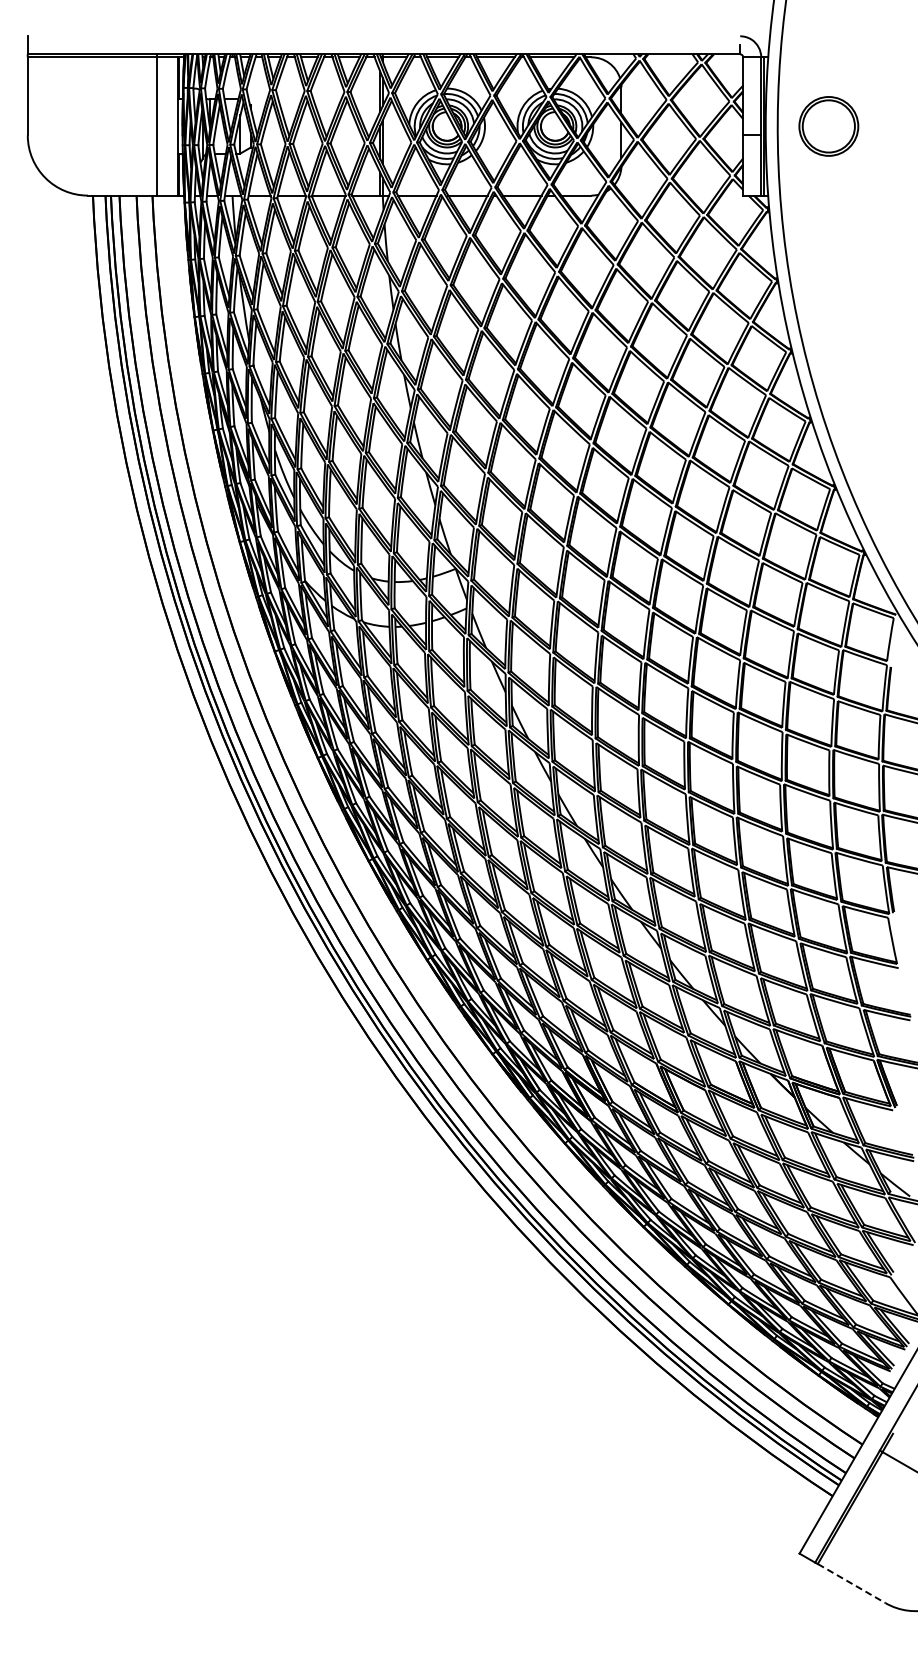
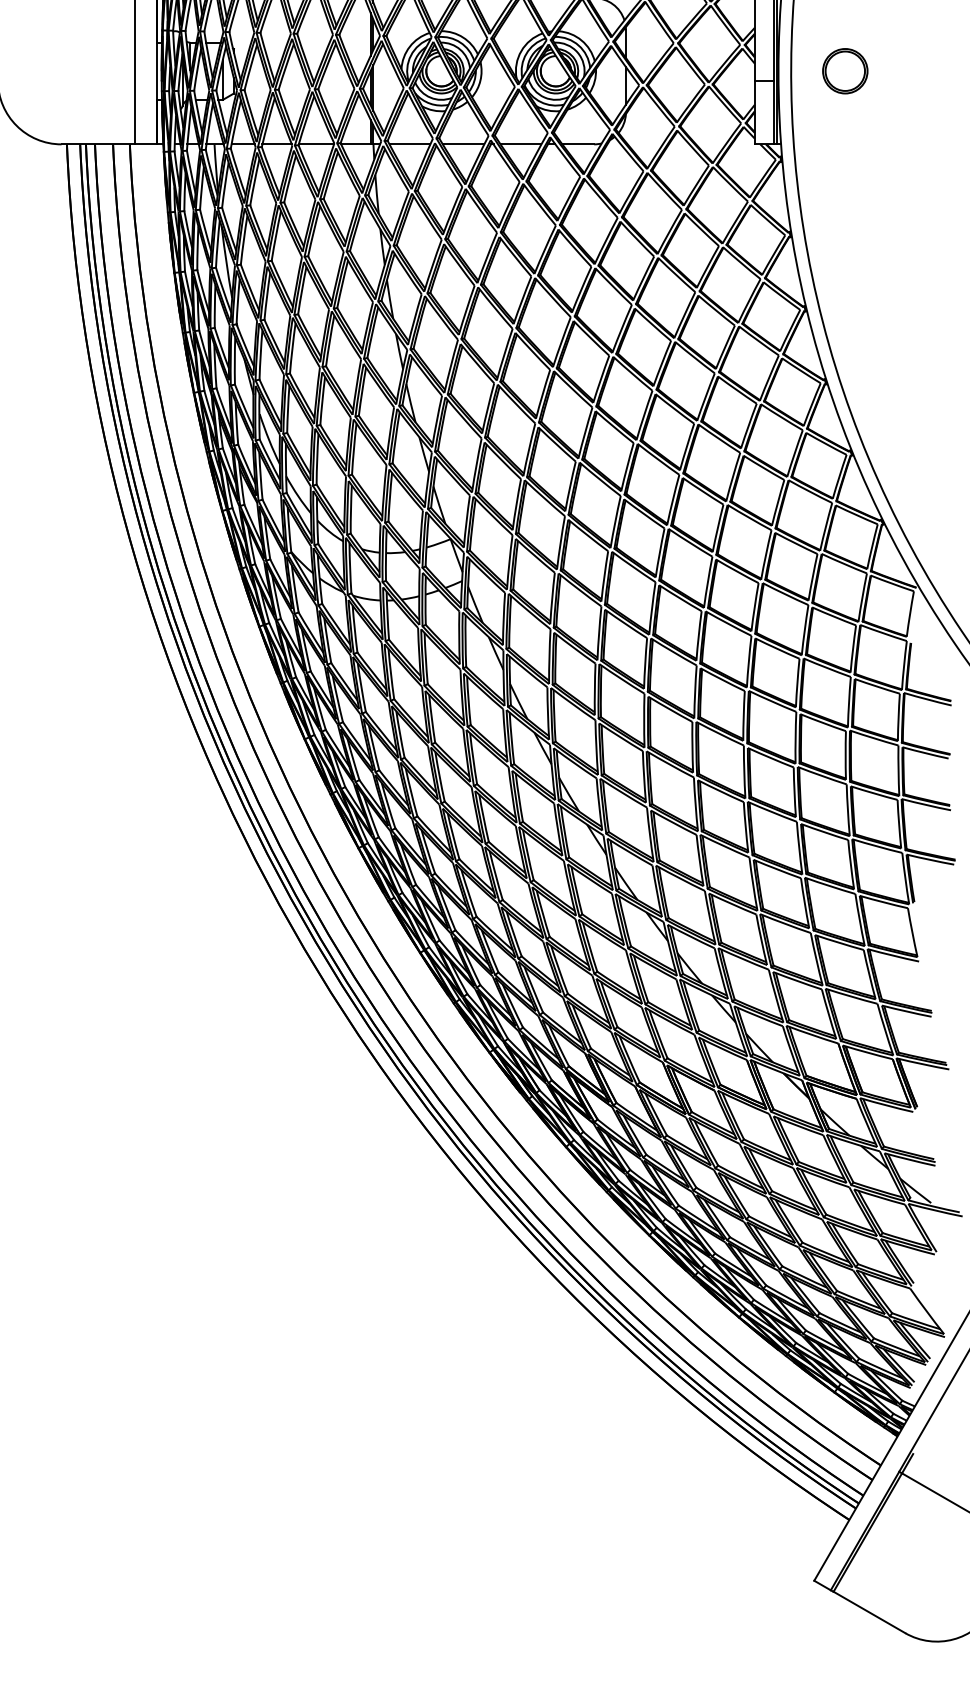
part: (828, 126) -> (844, 71), size x0.71
line: (852, 1583) -> (870, 1612), dashed -> solid

